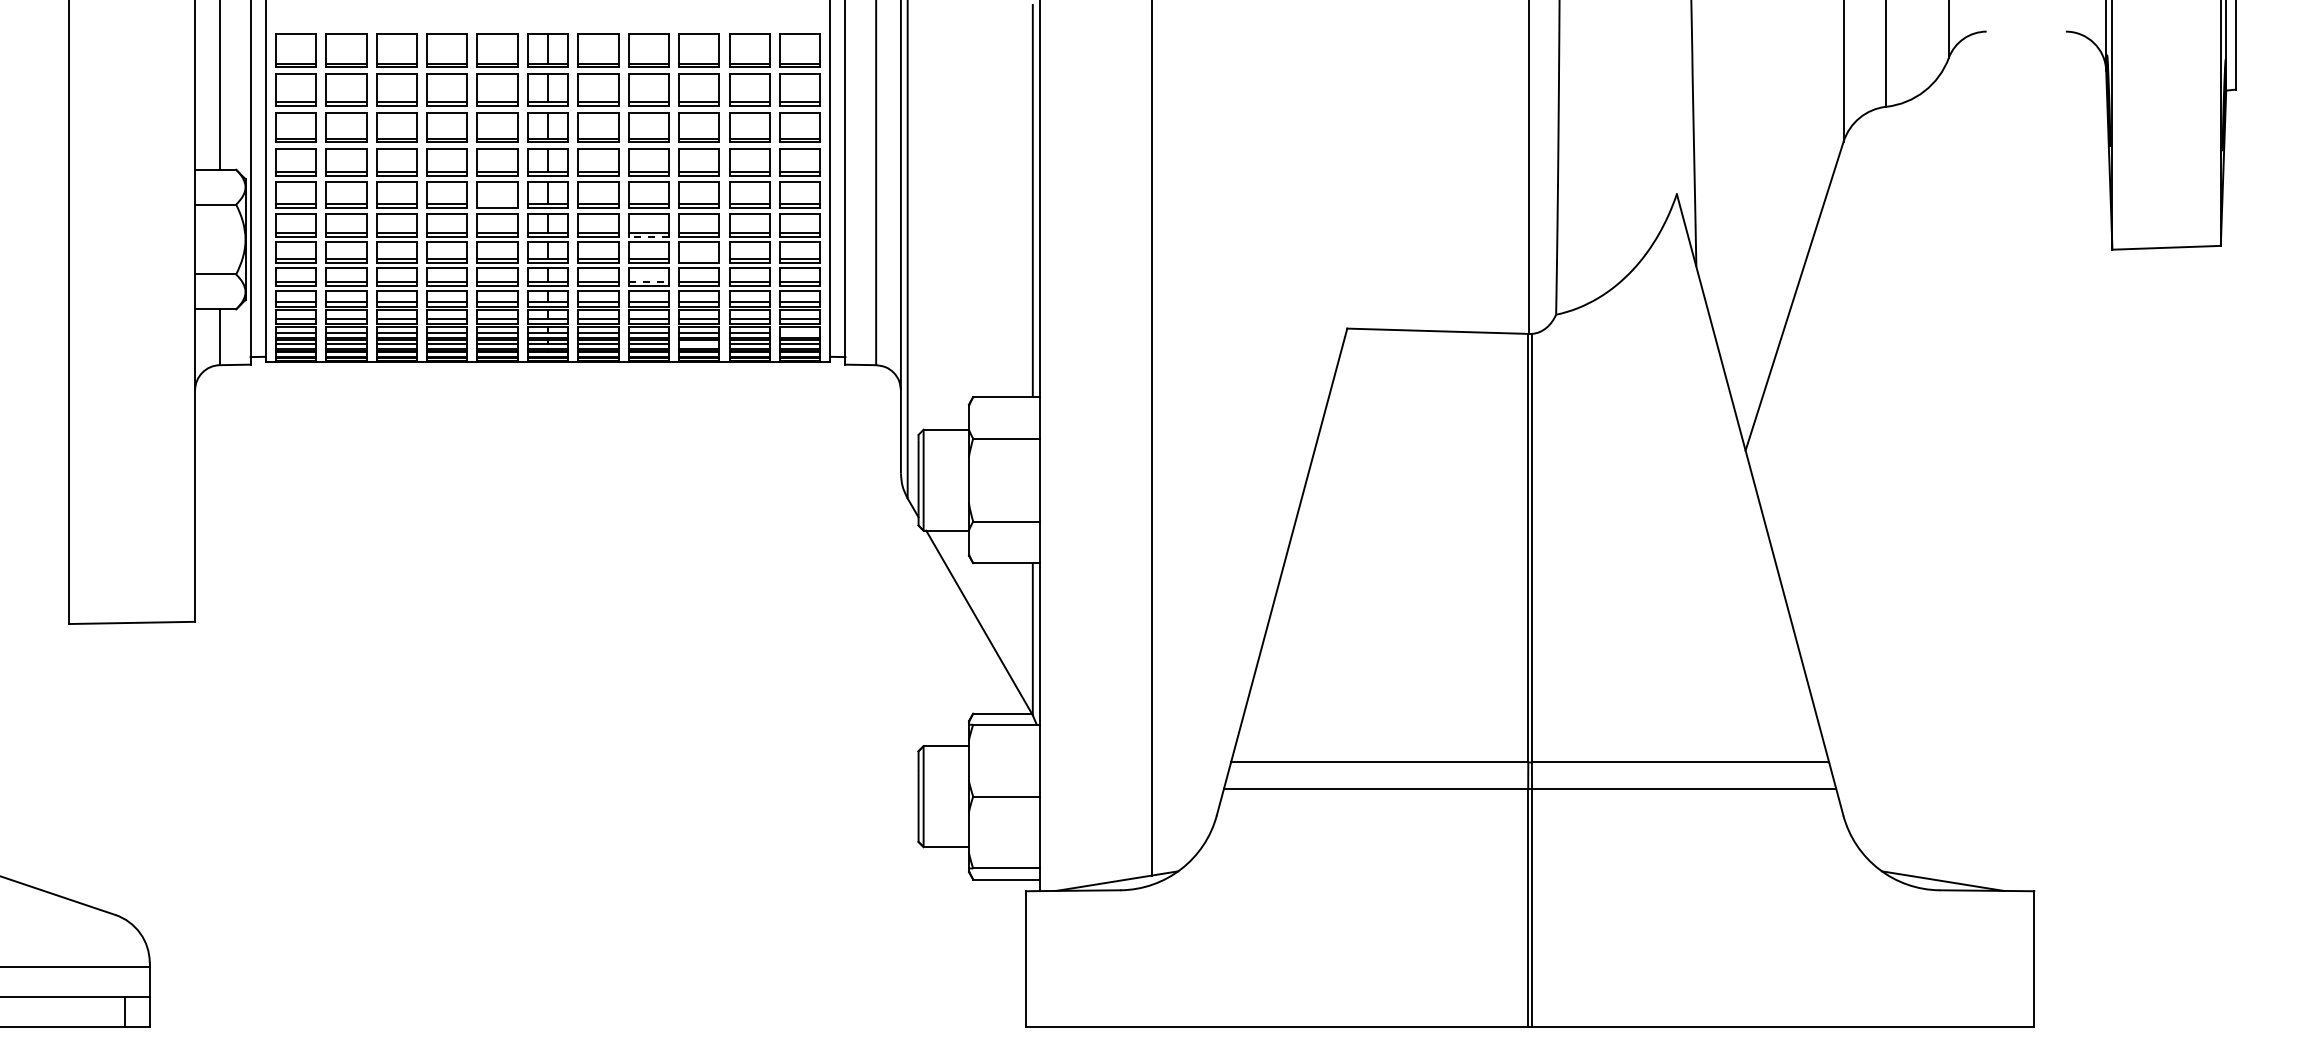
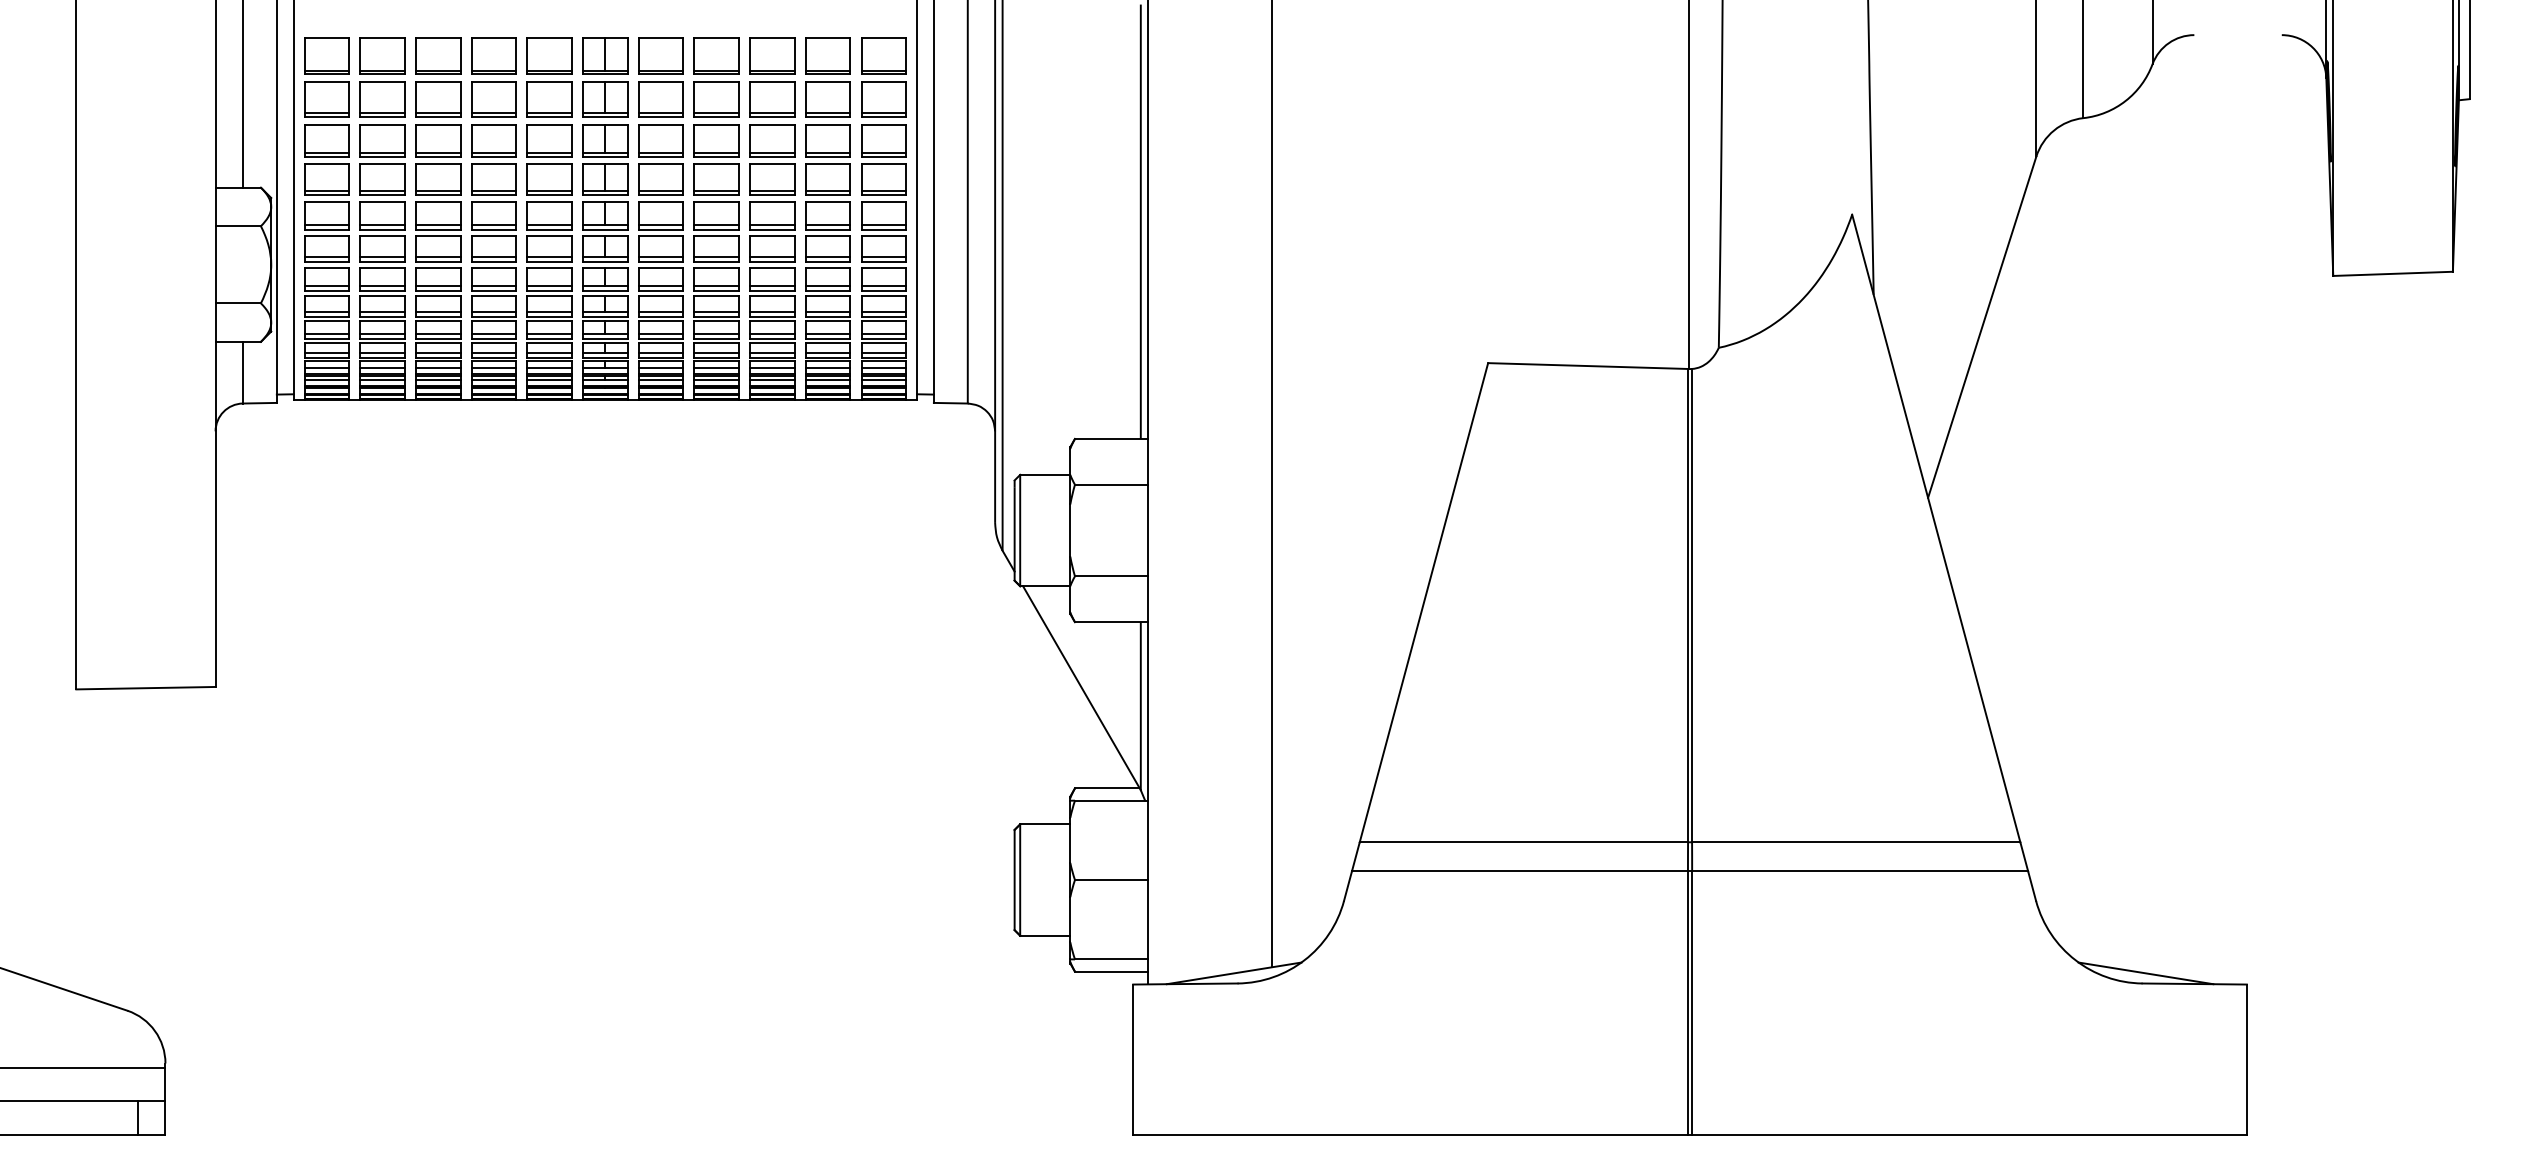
line: (497, 204) -> (549, 225), added
line: (648, 236) -> (716, 261), dashed -> solid
line: (699, 258) -> (772, 285), added
line: (649, 281) -> (717, 311), dashed -> solid
line: (799, 333) -> (883, 368), added
line: (699, 344) -> (772, 380), added

